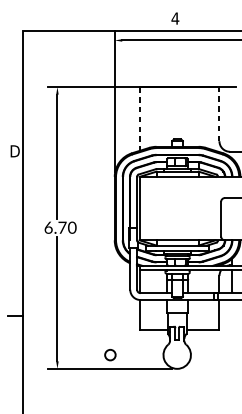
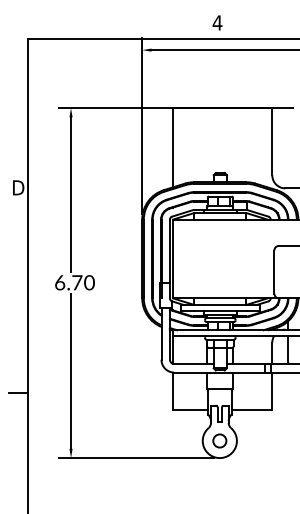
line: (219, 114) -> (272, 141), dashed -> solid
line: (139, 118) -> (173, 147), dashed -> solid
circle: (110, 354) -> (219, 440), moved

